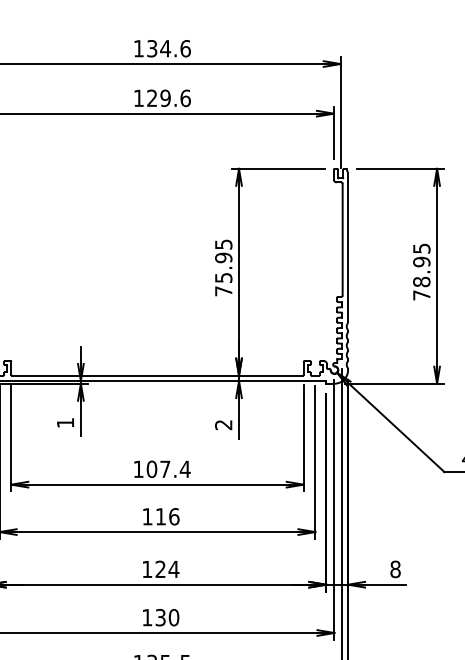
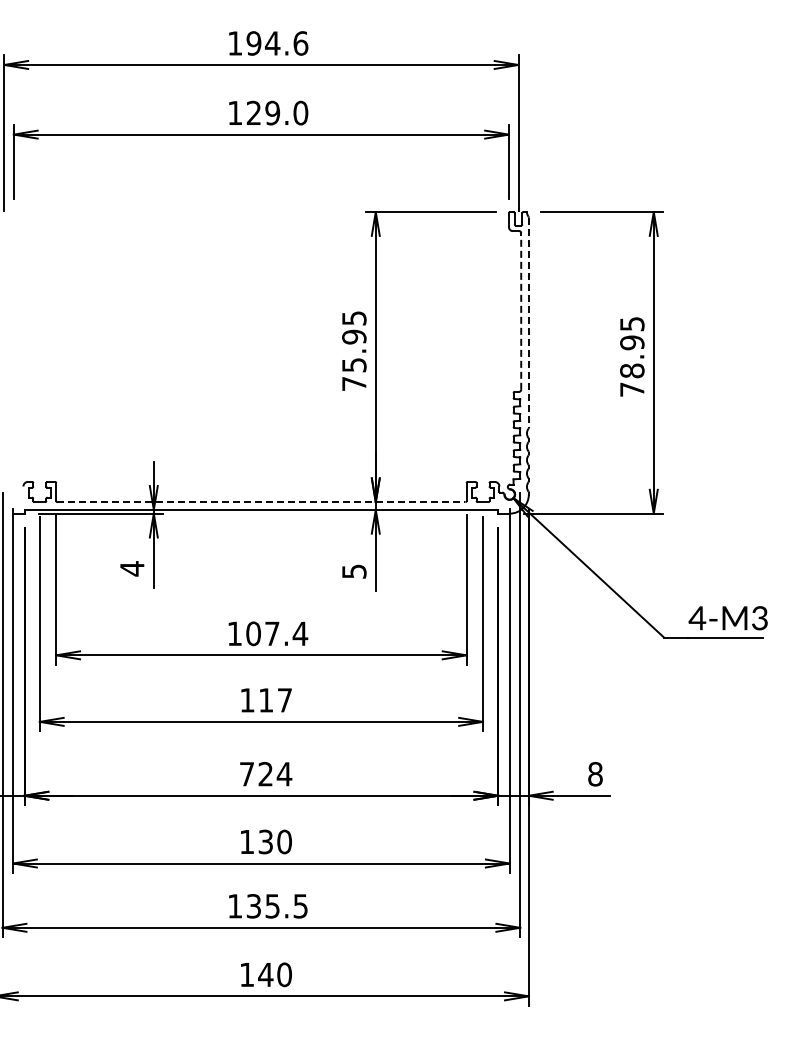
text: (151, 48) -> (253, 43), 134.6 -> 194.6
text: (185, 97) -> (300, 112), 129.6 -> 129.0
line: (342, 238) -> (521, 310), solid -> dashed
line: (347, 247) -> (528, 322), solid -> dashed
line: (157, 375) -> (261, 502), solid -> dashed
text: (65, 422) -> (132, 568), 1 -> 4
text: (223, 424) -> (354, 571), 2 -> 5
text: (173, 516) -> (284, 700), 116 -> 117
text: (146, 569) -> (246, 774), 124 -> 724

